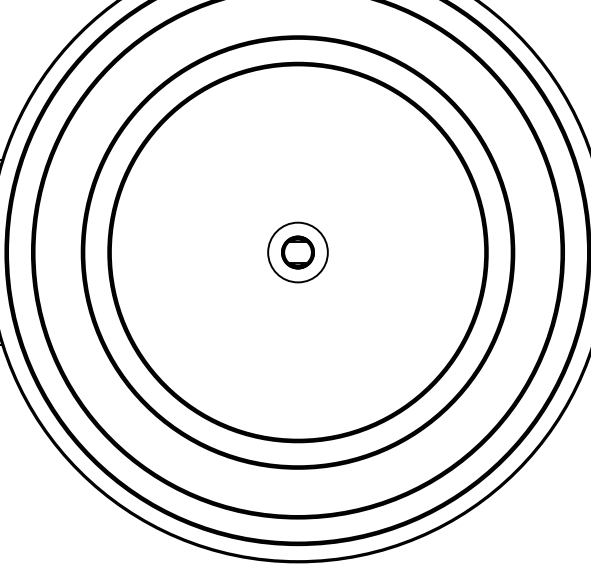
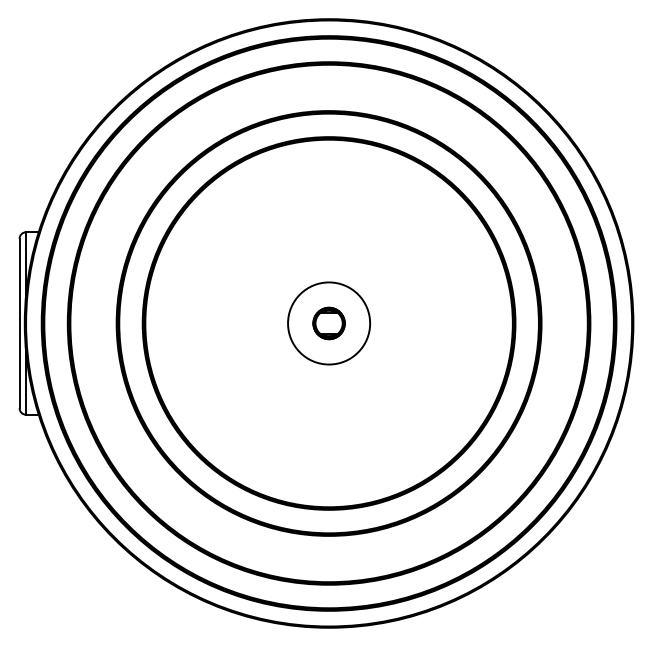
circle: (297, 252) -> (328, 323), size x1.4

